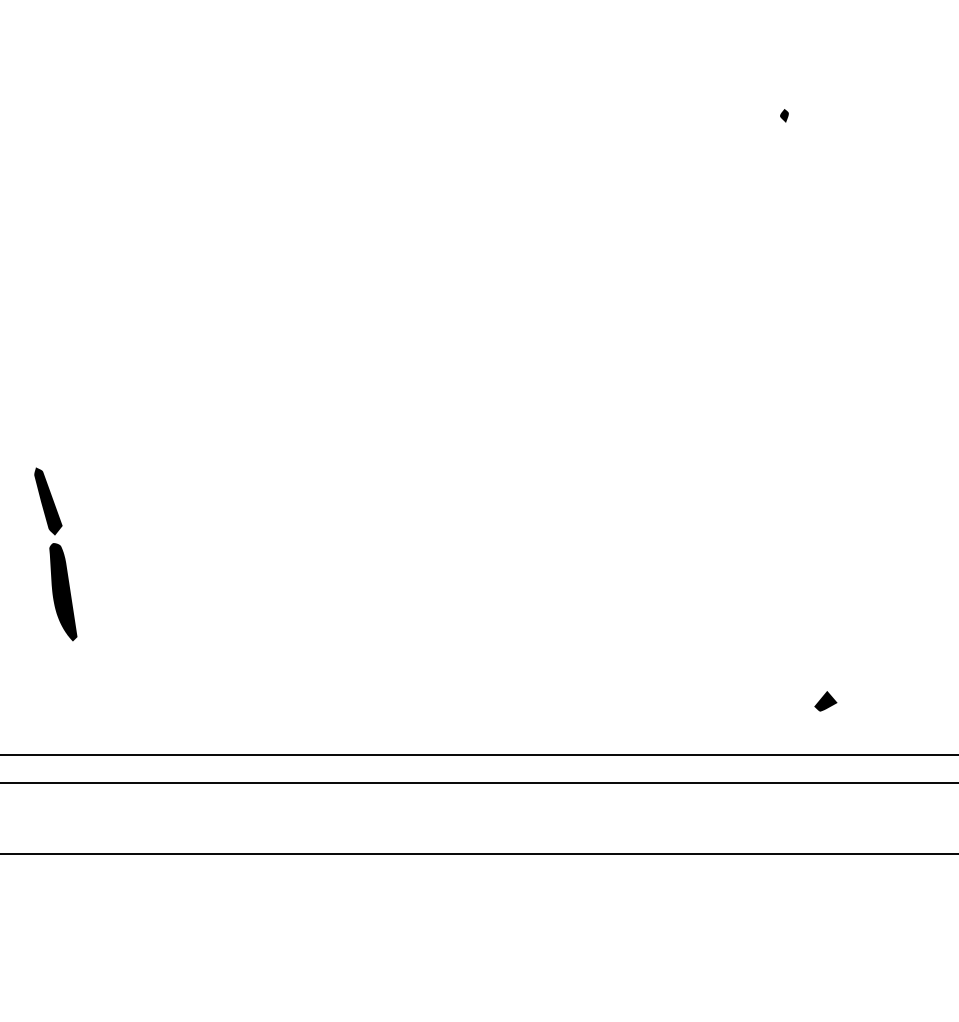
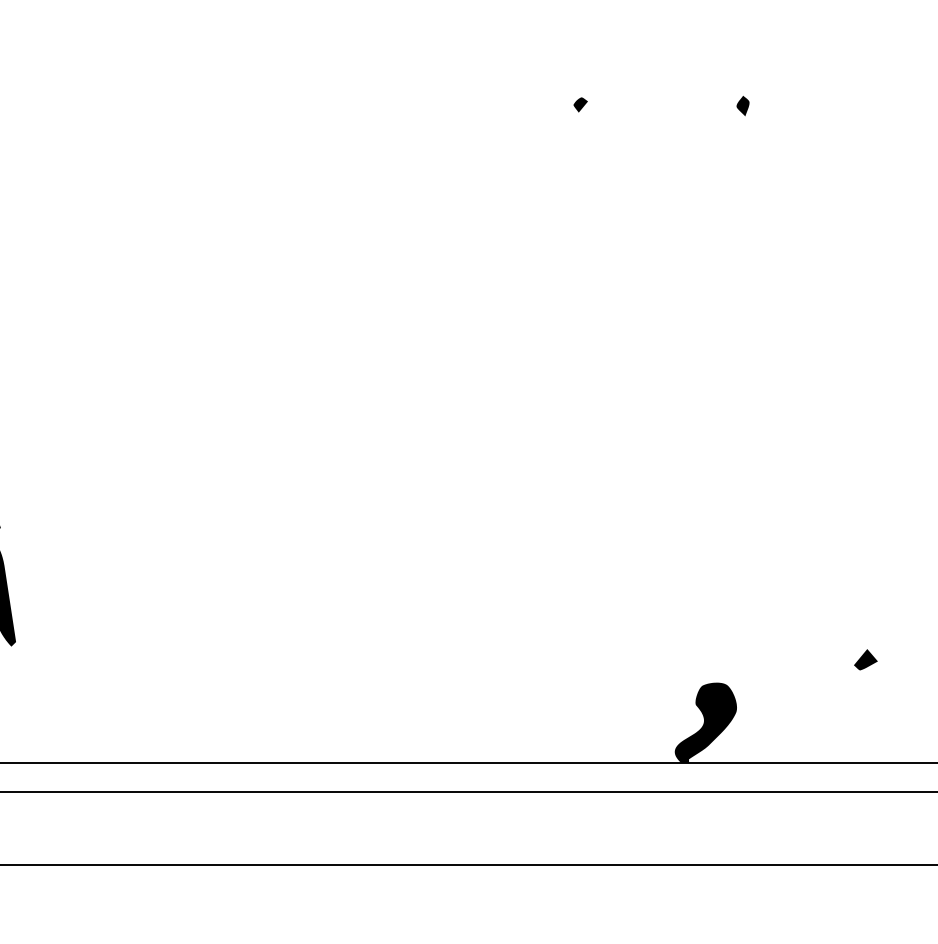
fill: (626, 114) -> (580, 104), added
part: (784, 115) -> (743, 105), size x1.43
part: (825, 701) -> (865, 659), moved
fill: (748, 715) -> (706, 722), added

